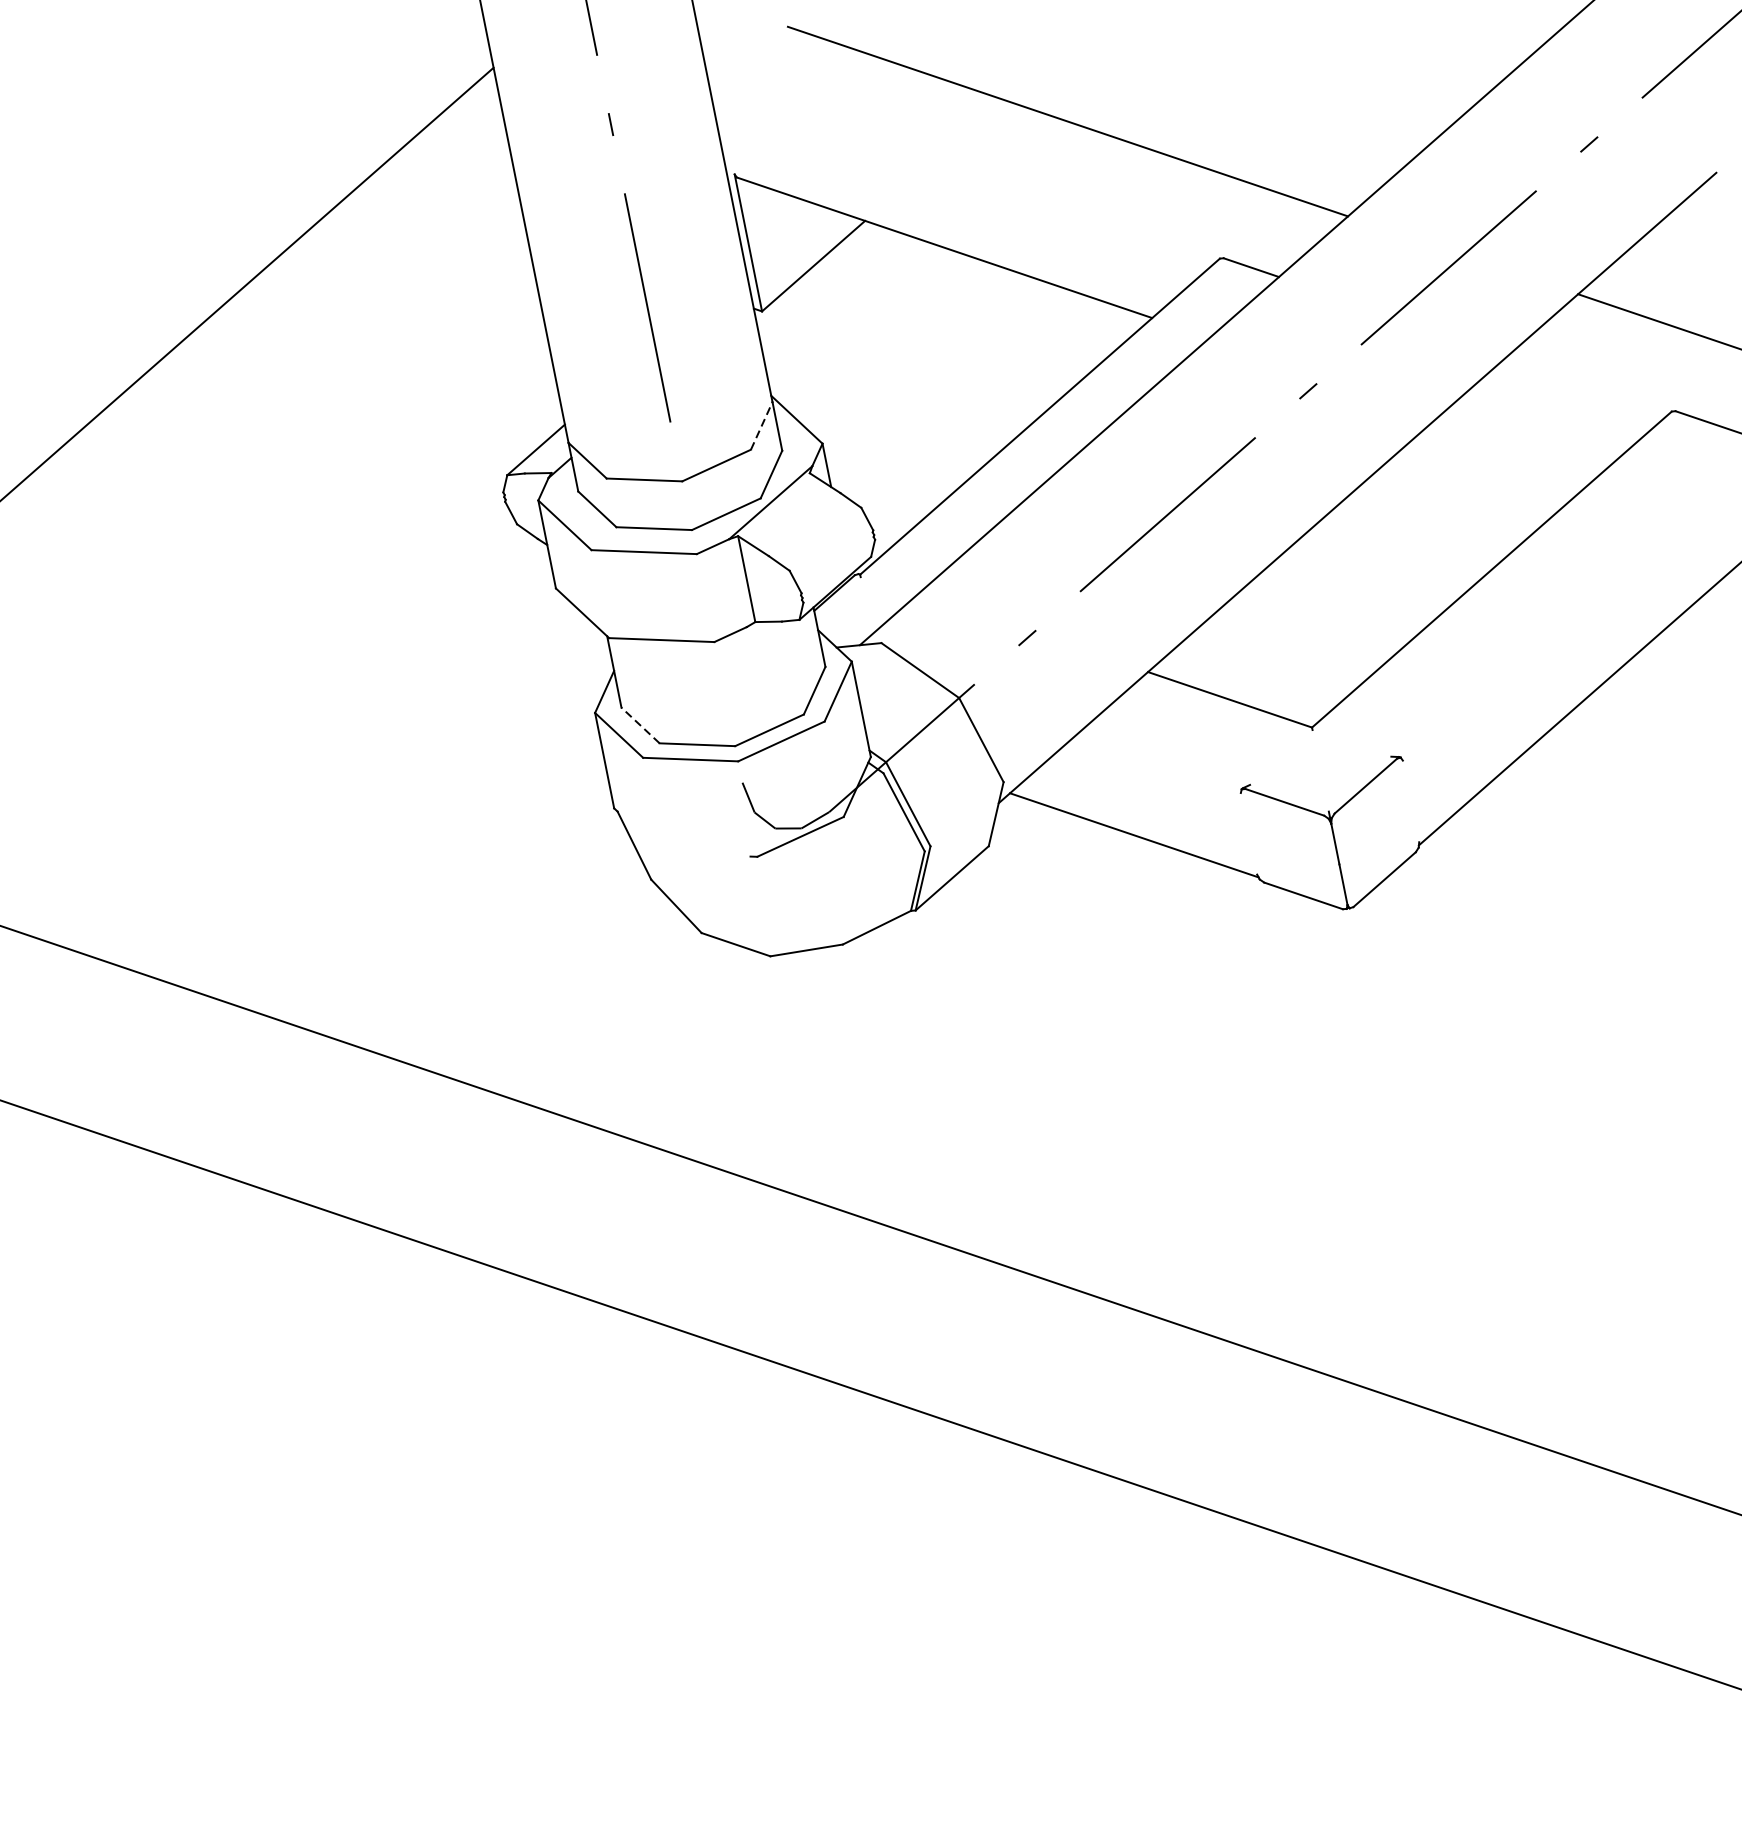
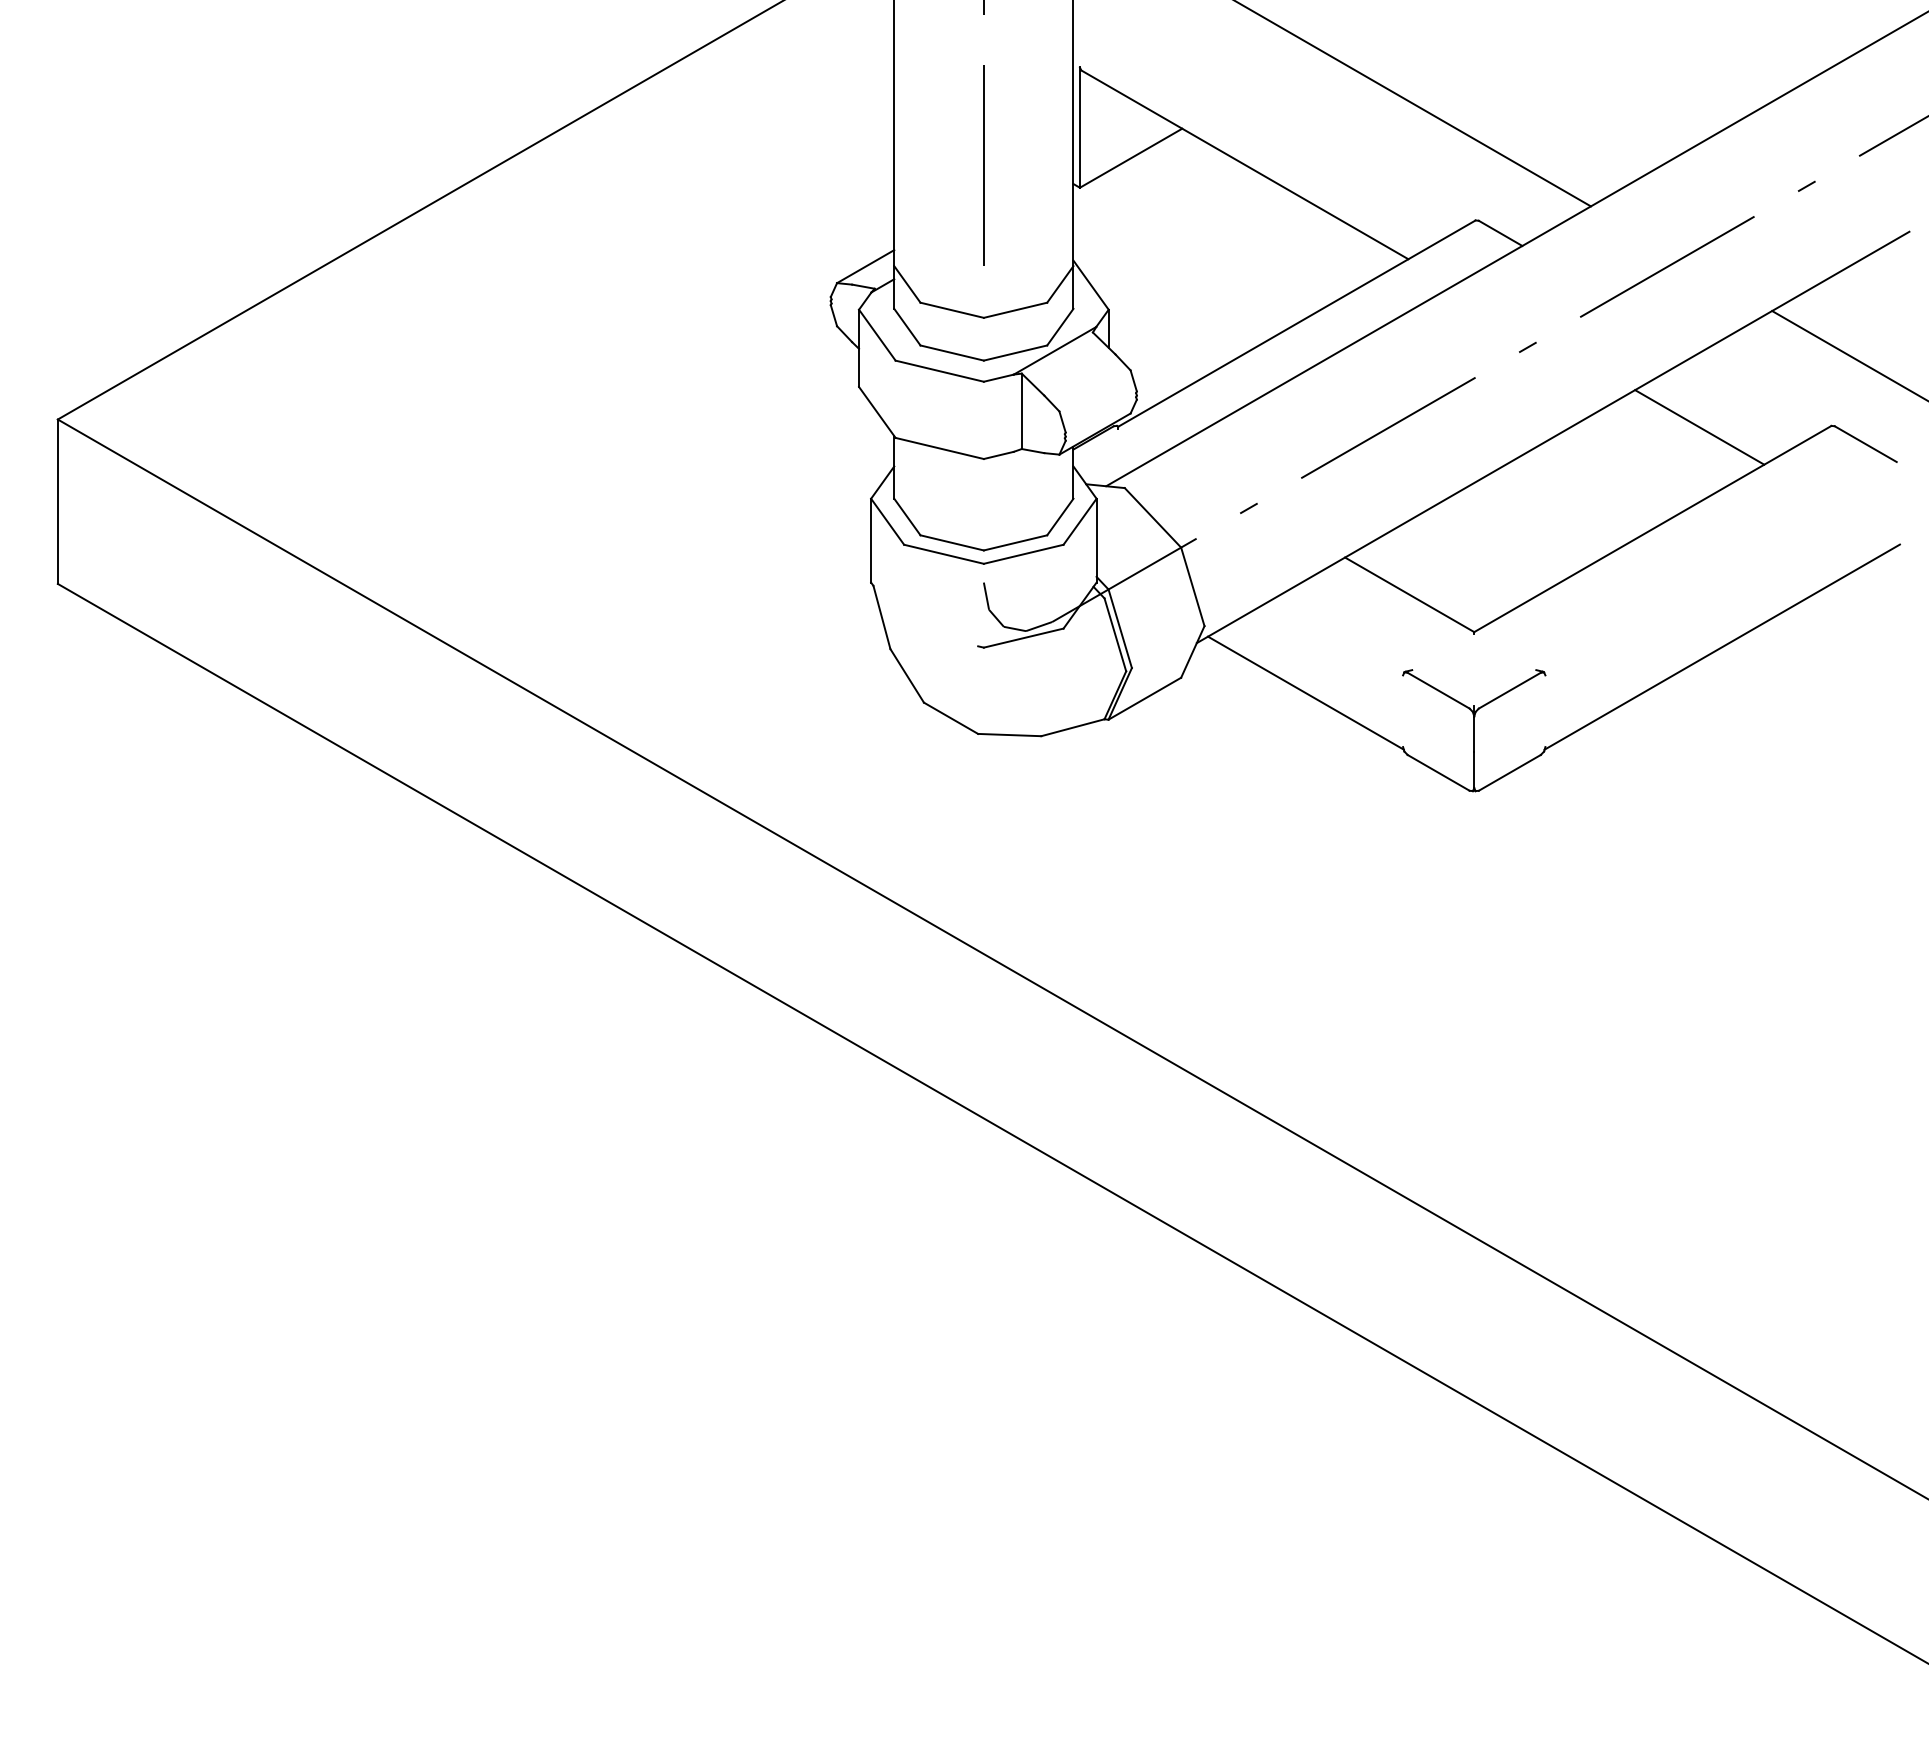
line: (761, 425) -> (1060, 284), dashed -> solid
line: (1521, 443) -> (1699, 427), added
line: (640, 724) -> (907, 516), dashed -> solid

